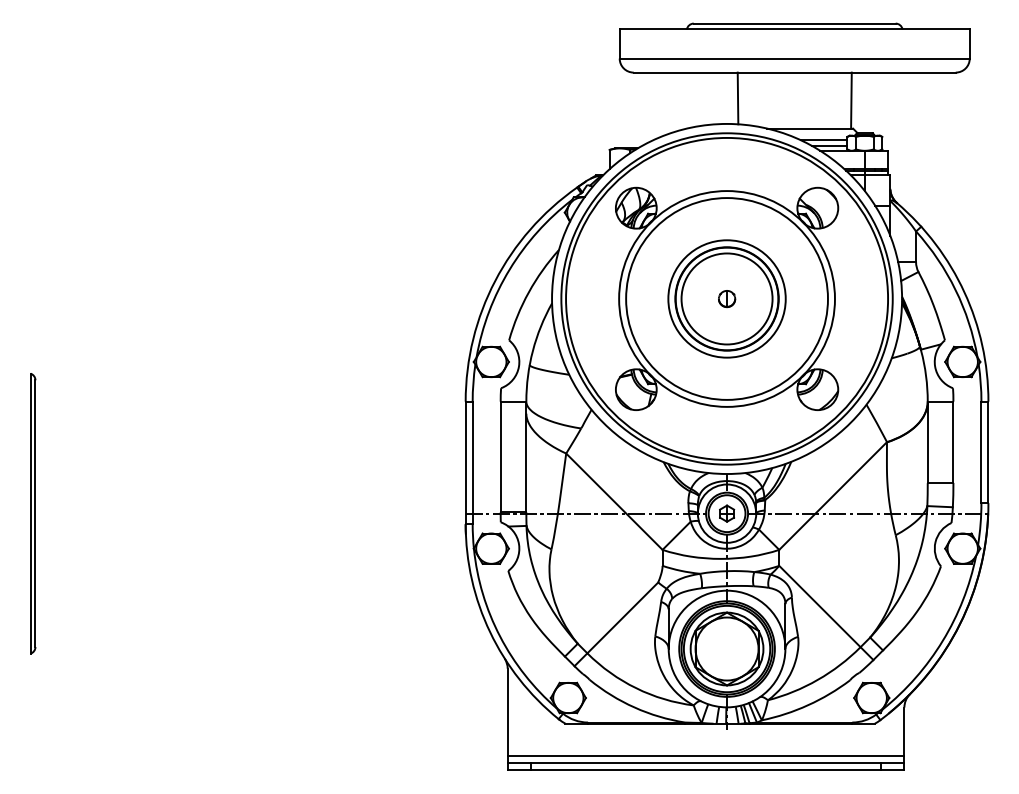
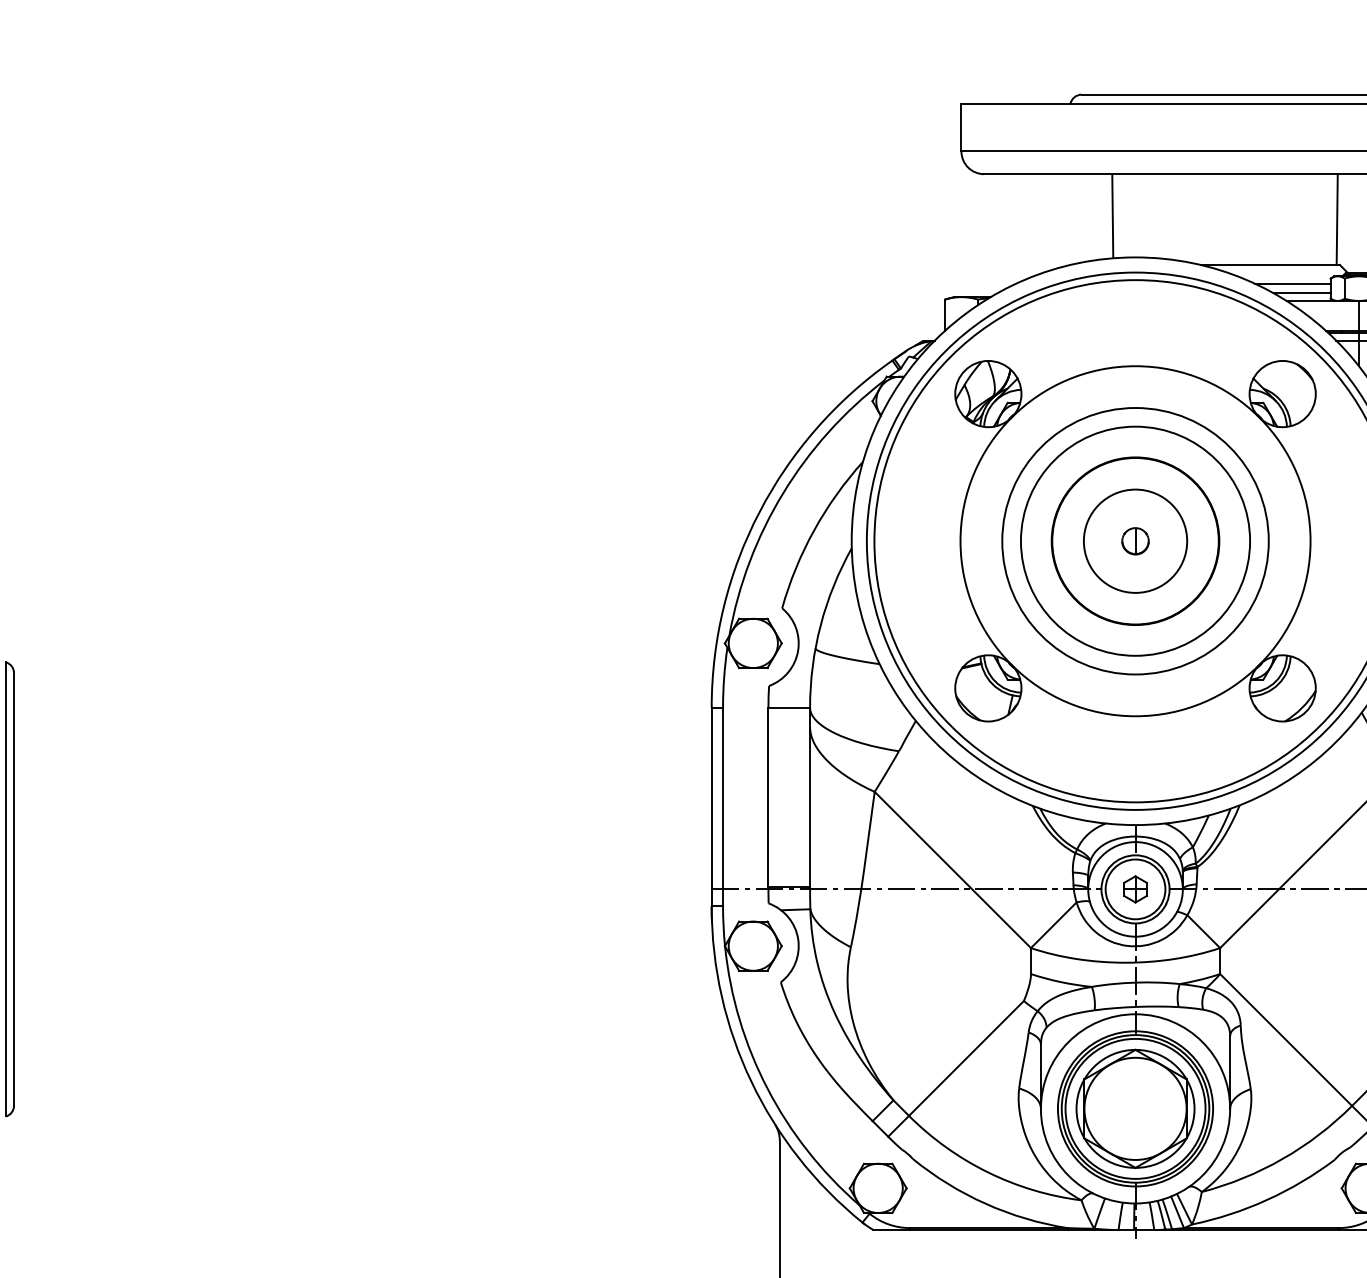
line: (737, 98) -> (1111, 216), moved
circle: (726, 298) -> (1134, 540), size x0.7
circle: (726, 298) -> (1134, 540), size x0.7
circle: (726, 298) -> (1134, 540), size x1.4

